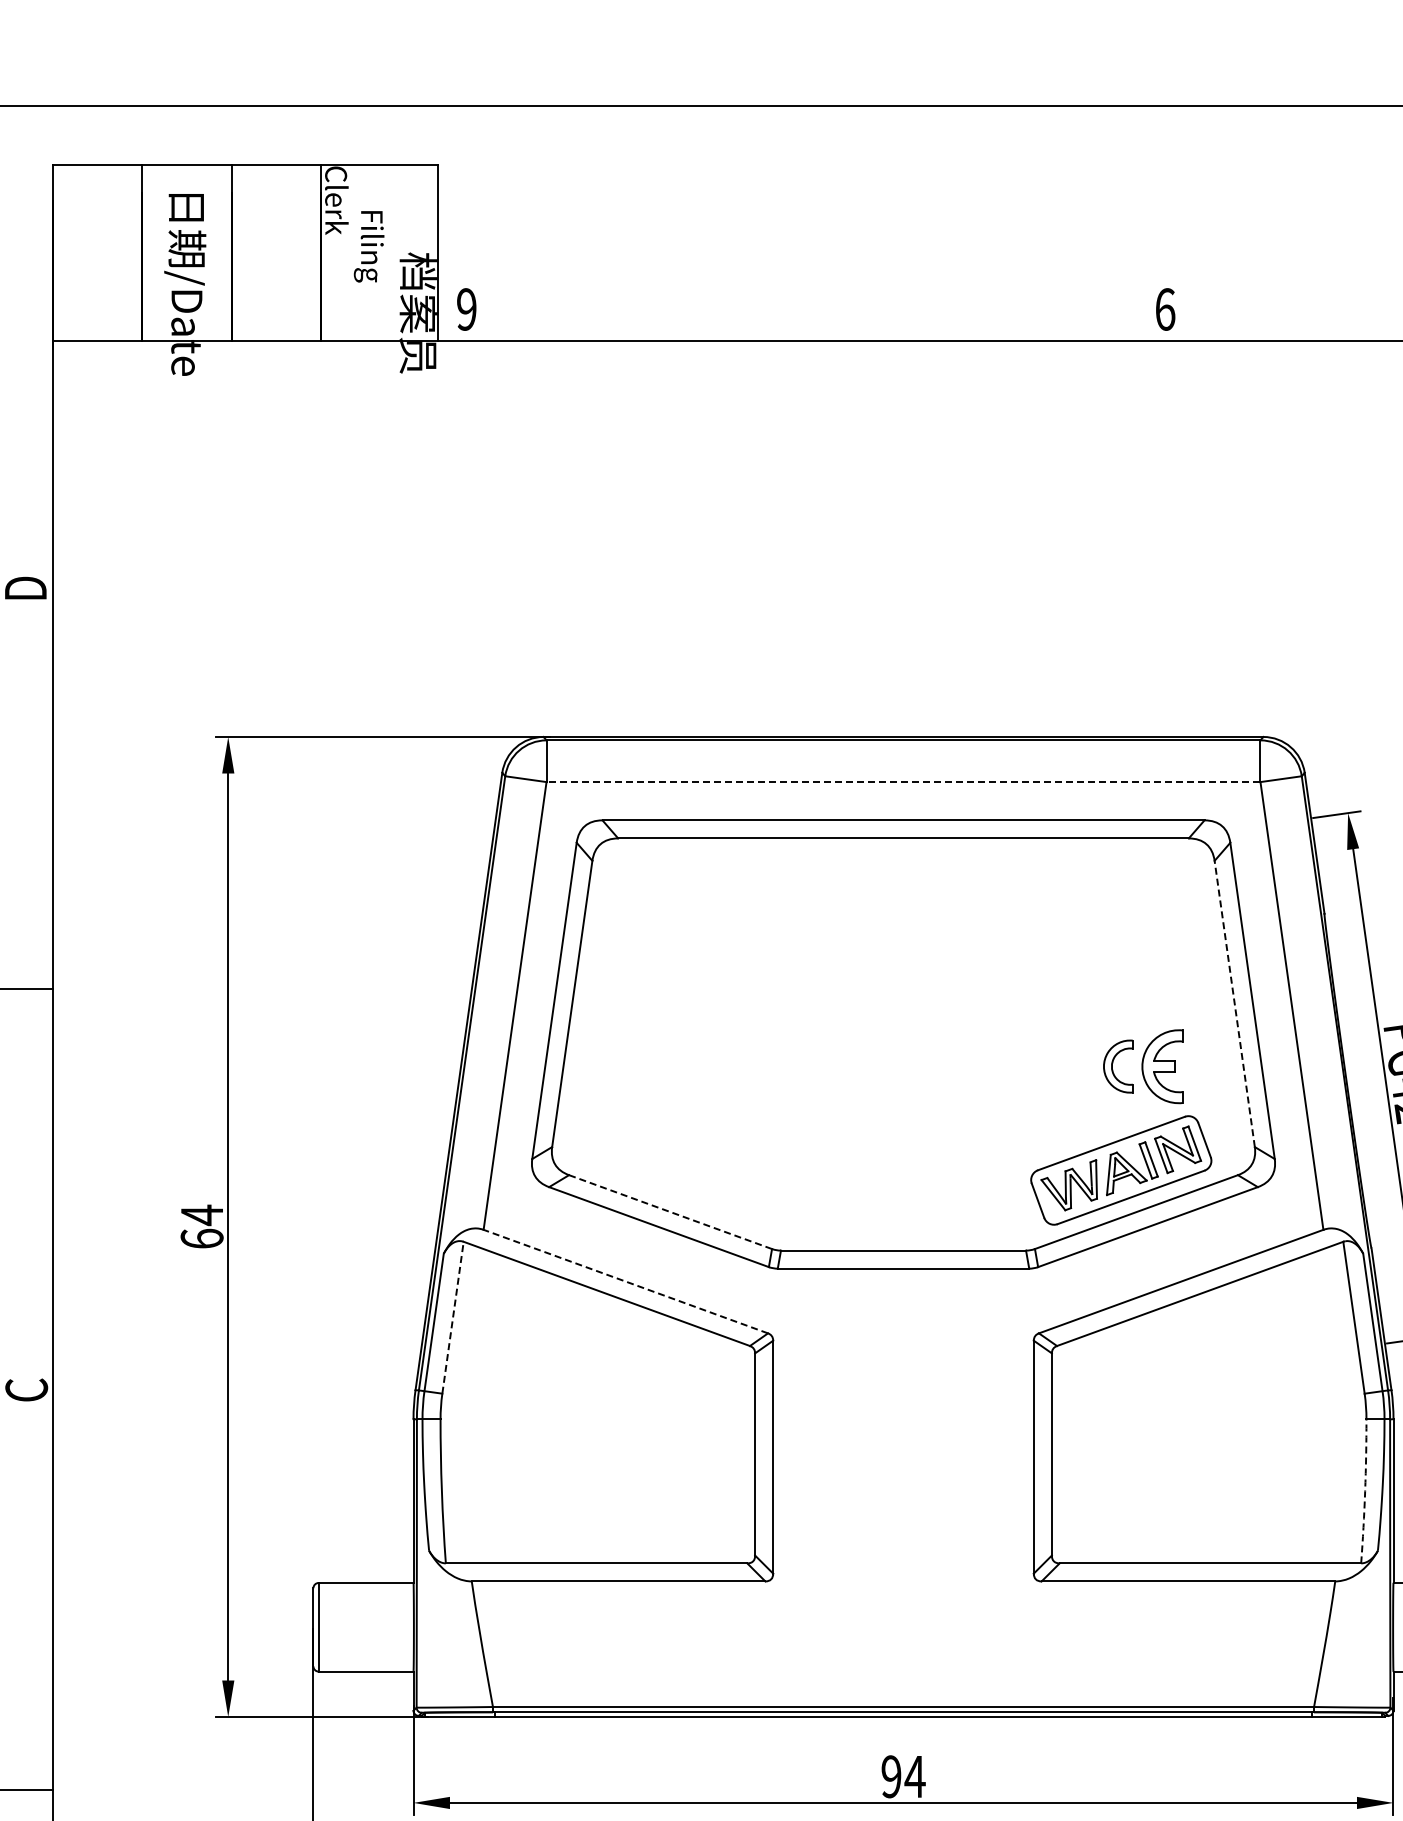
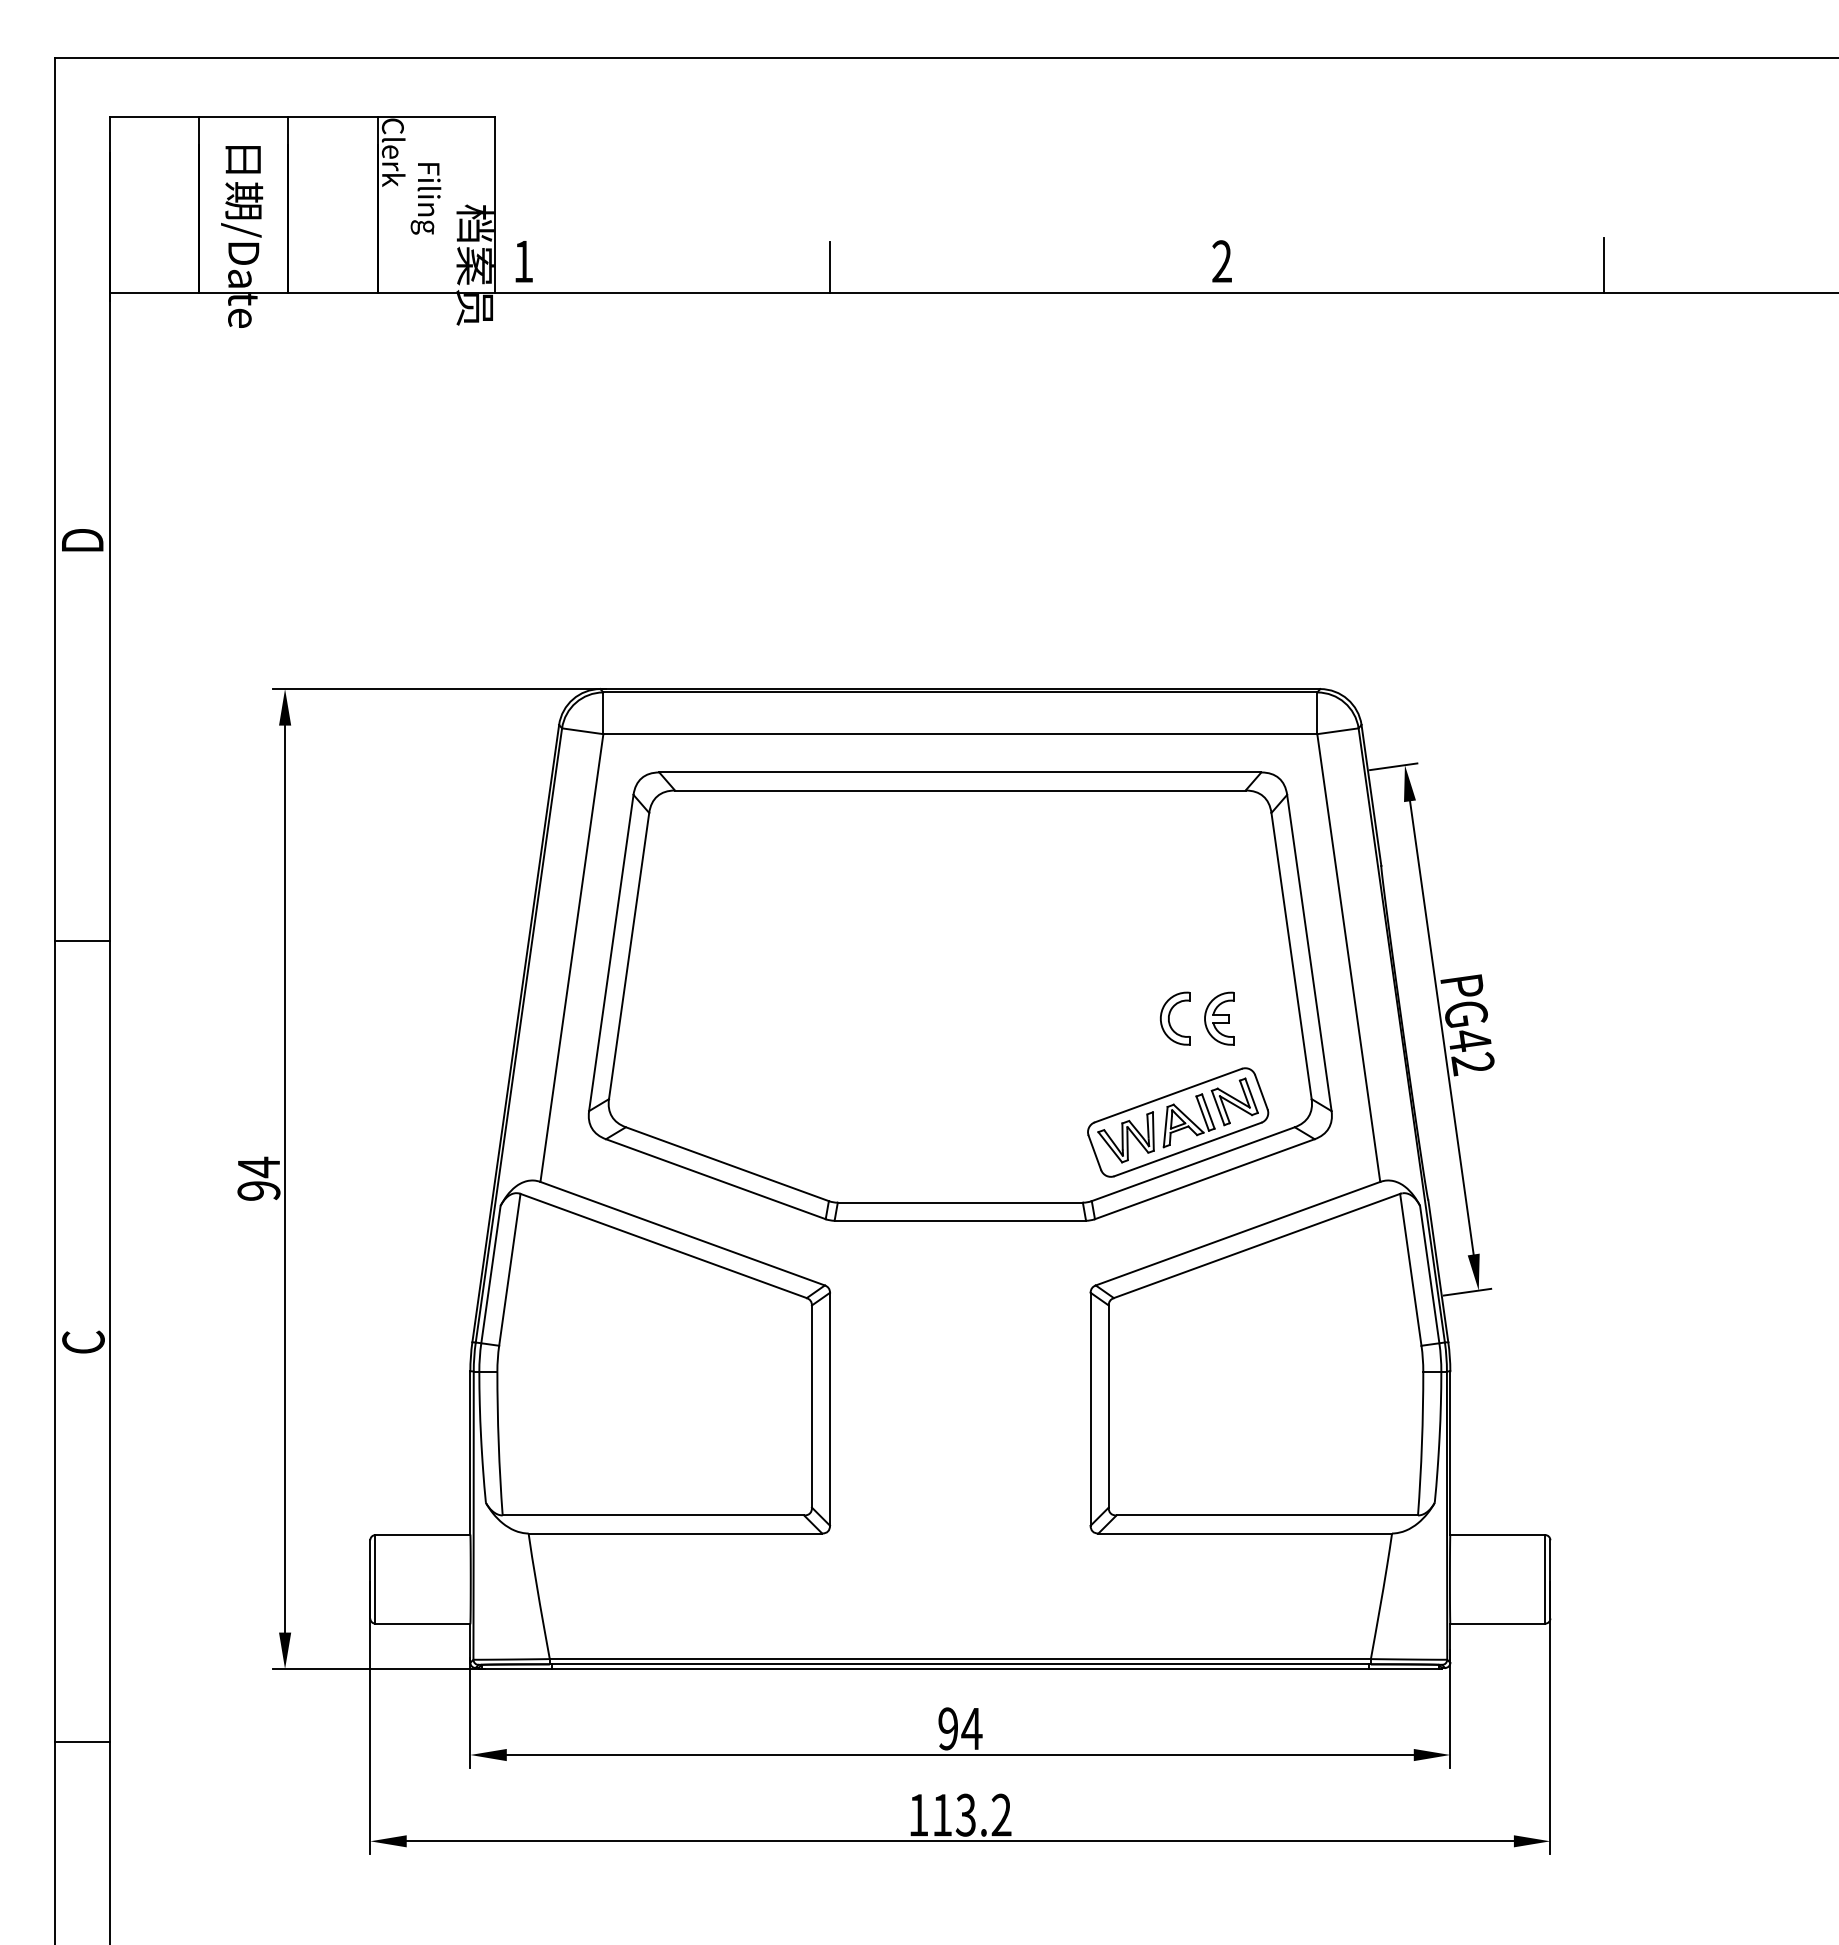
text: (466, 309) -> (523, 261), 9 -> 1
text: (1165, 309) -> (1222, 261), 6 -> 2
line: (772, 314) -> (829, 266), added
line: (903, 782) -> (960, 734), dashed -> solid
line: (1234, 1003) -> (1291, 955), dashed -> solid
part: (1162, 1066) -> (1219, 1018), size x0.71
line: (670, 1212) -> (727, 1164), dashed -> solid
text: (201, 1238) -> (258, 1190), 64 -> 94
line: (625, 1281) -> (682, 1233), dashed -> solid
line: (452, 1317) -> (509, 1269), dashed -> solid
arc: (1364, 1491) -> (1421, 1443), dashed -> solid

